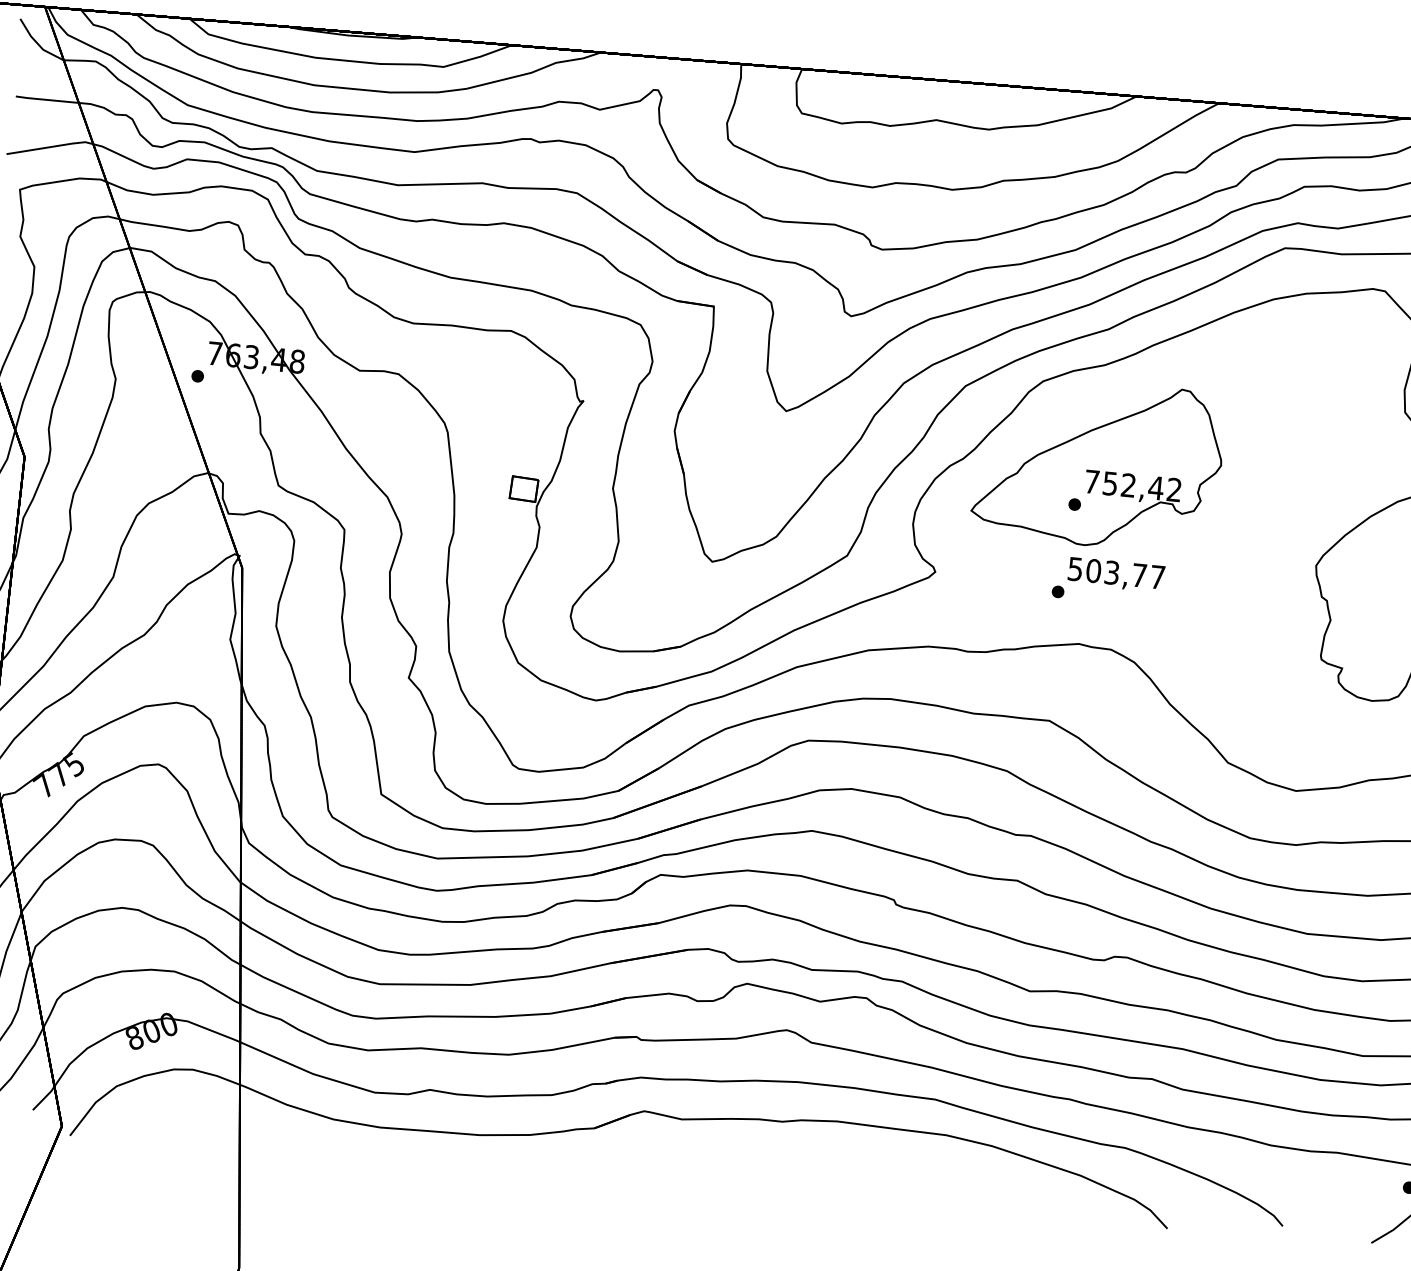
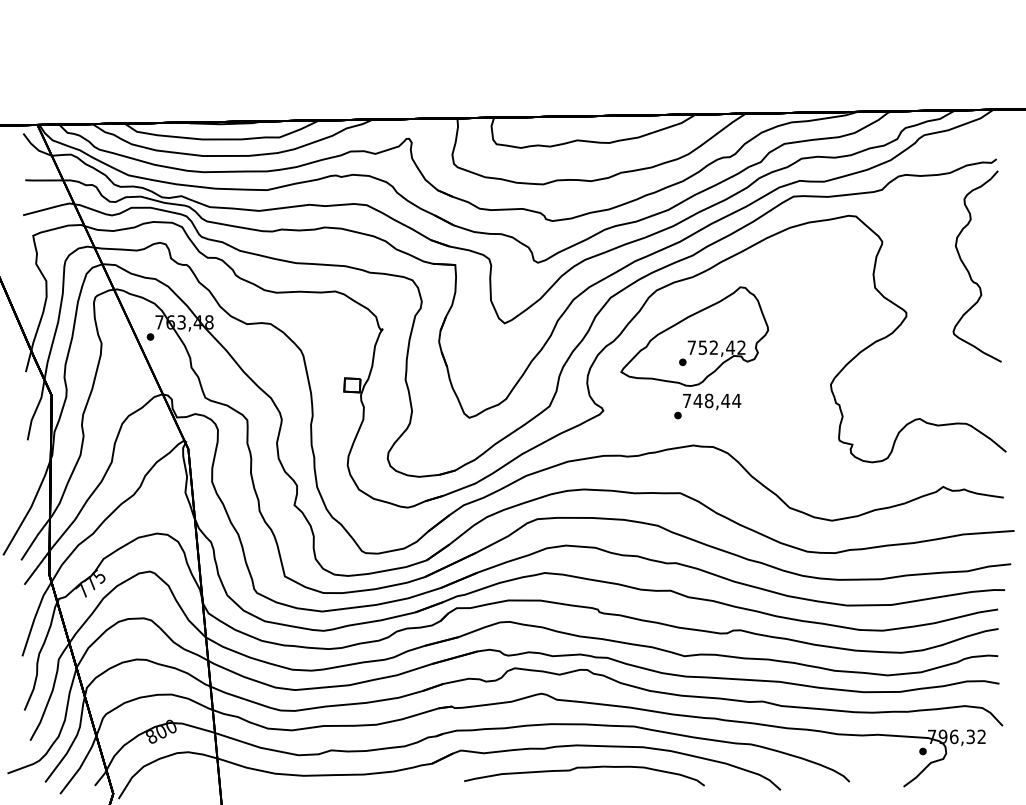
text: (1116, 572) -> (711, 400), 503,77 -> 748,44
part: (846, 1160) -> (584, 768), added

